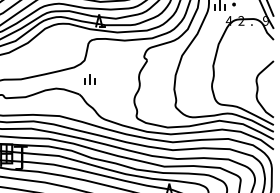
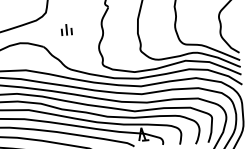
part: (89, 79) -> (66, 29), moved

